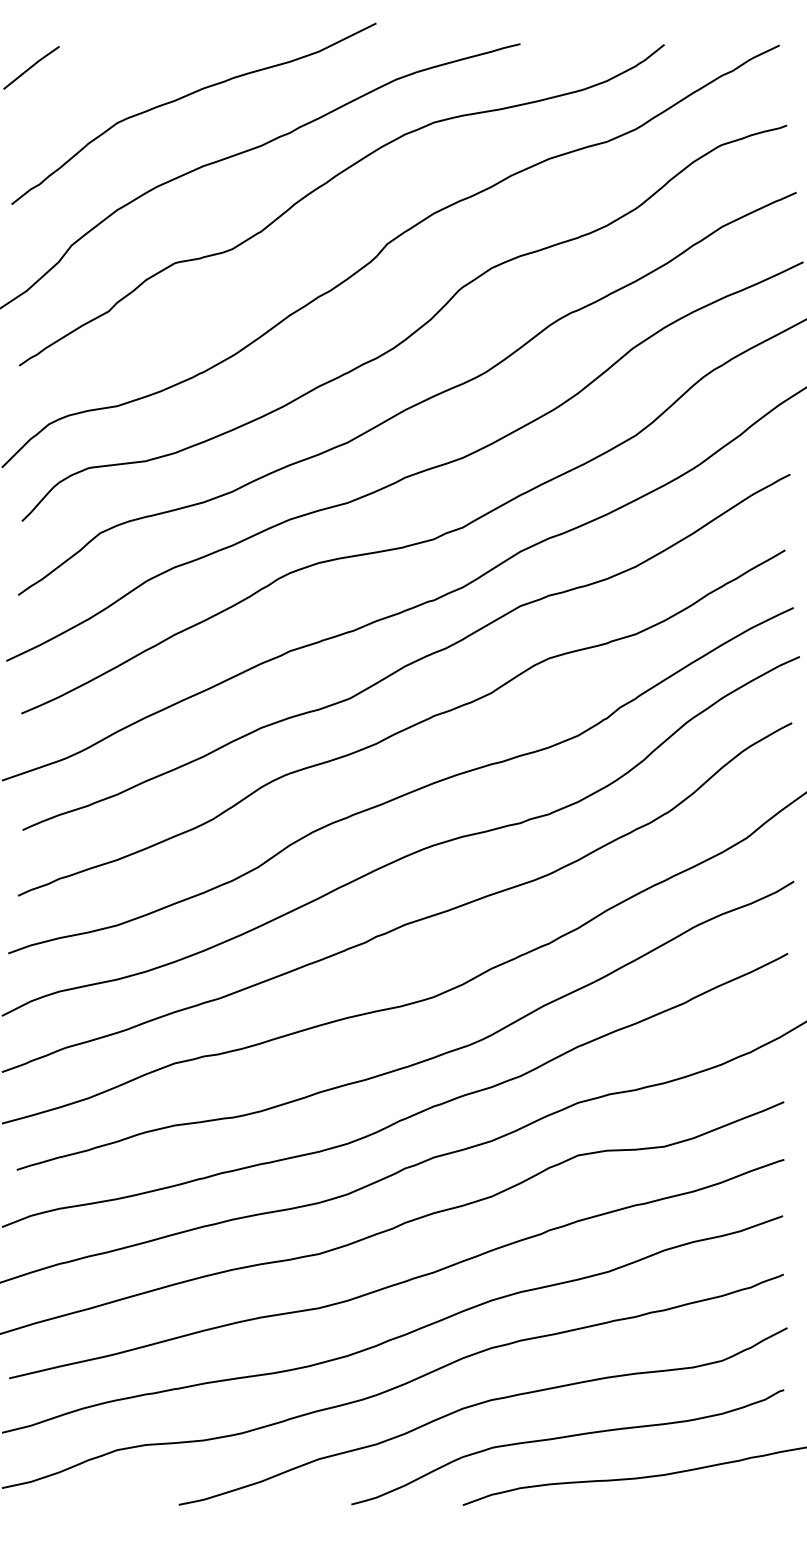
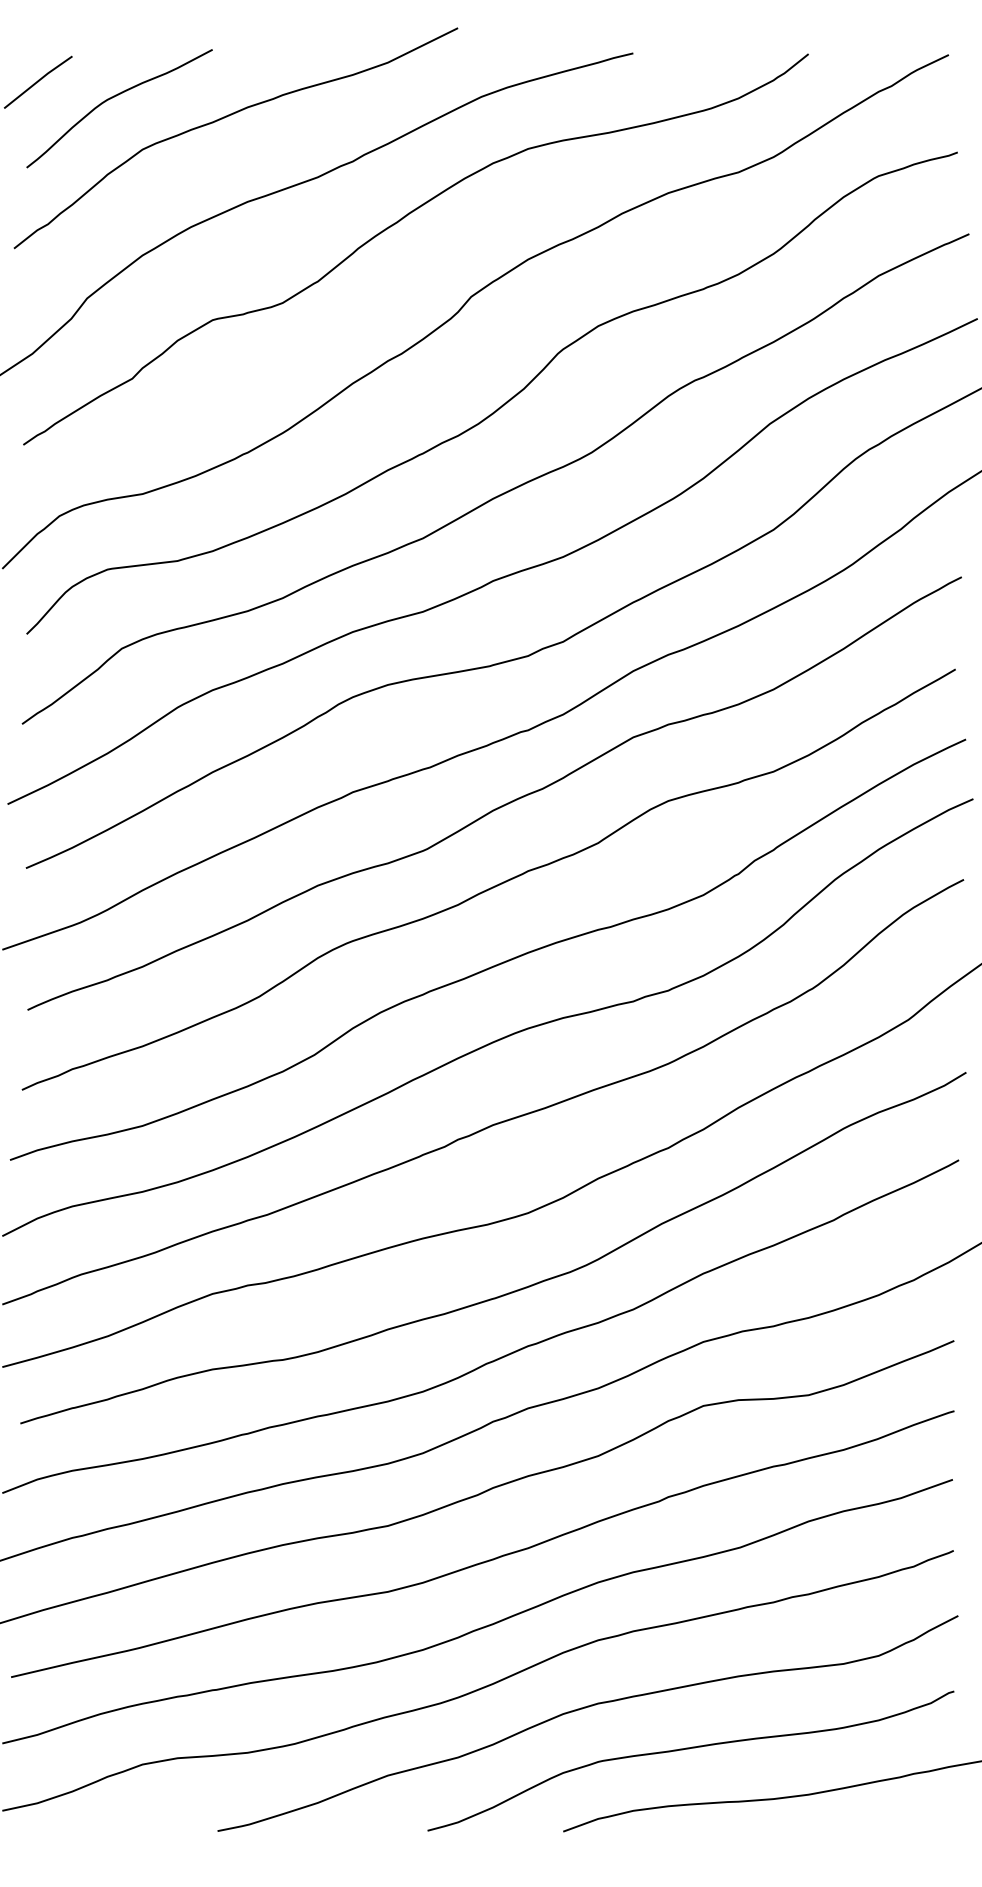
curve: (94, 80) -> (114, 97), added

